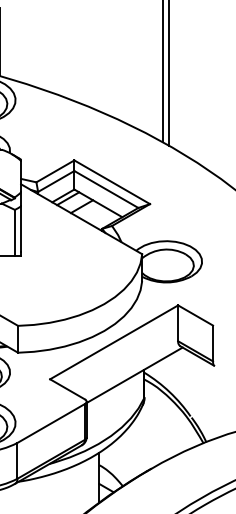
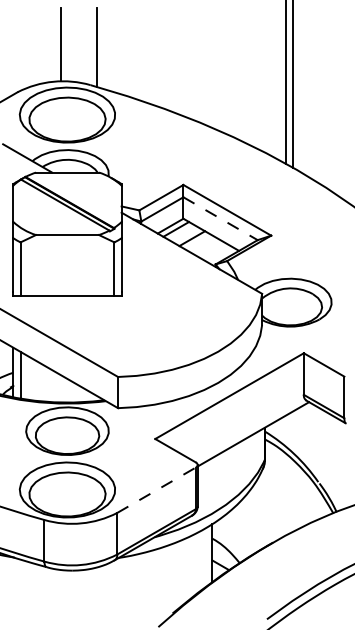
line: (106, 189) -> (220, 218), solid -> dashed
line: (51, 423) -> (156, 490), solid -> dashed

